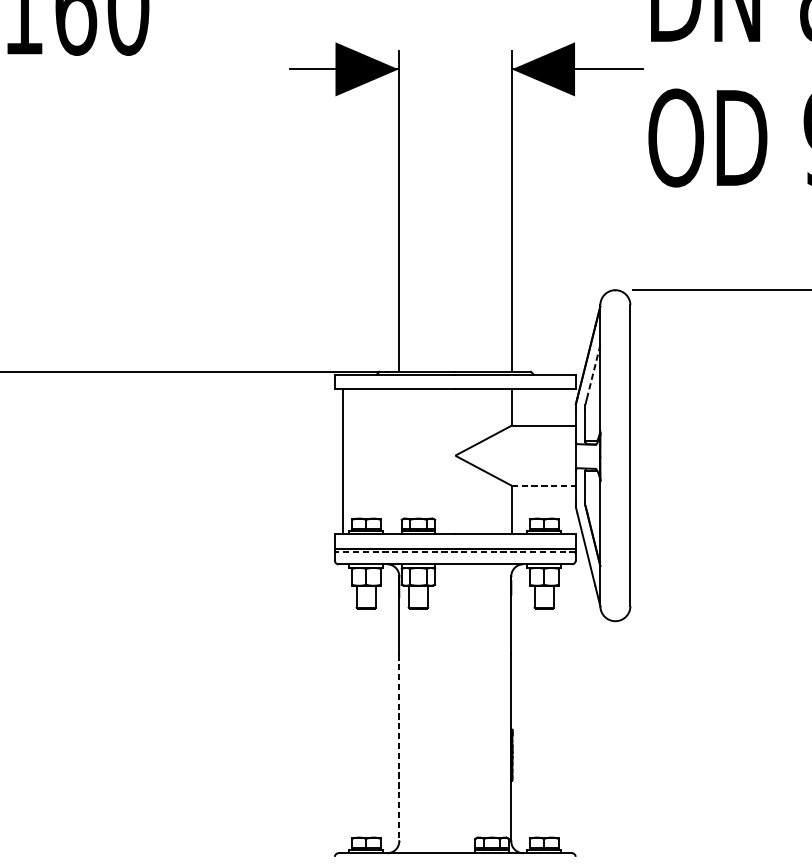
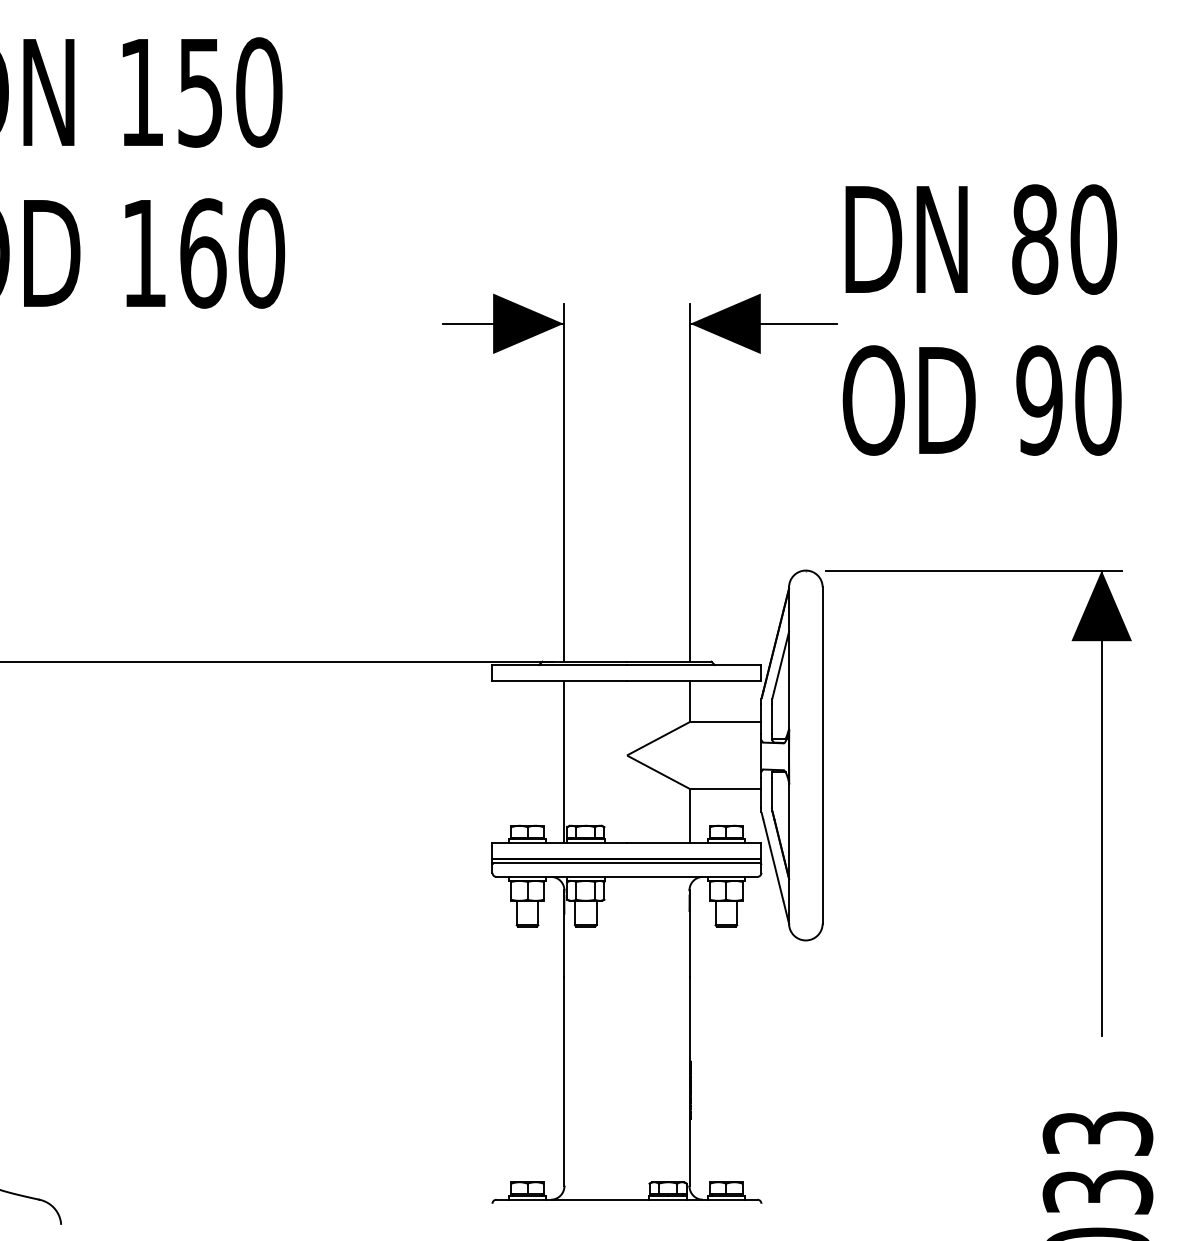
line: (593, 371) -> (781, 661), dashed -> solid
line: (343, 461) -> (563, 762), moved
line: (543, 486) -> (725, 789), dashed -> solid
line: (454, 552) -> (626, 863), dashed -> solid
line: (399, 748) -> (564, 1082), dashed -> solid

